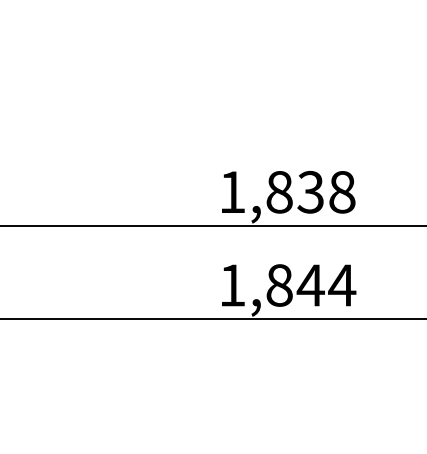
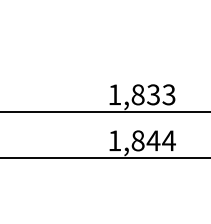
text: (341, 191) -> (168, 94), 1,838 -> 1,833

